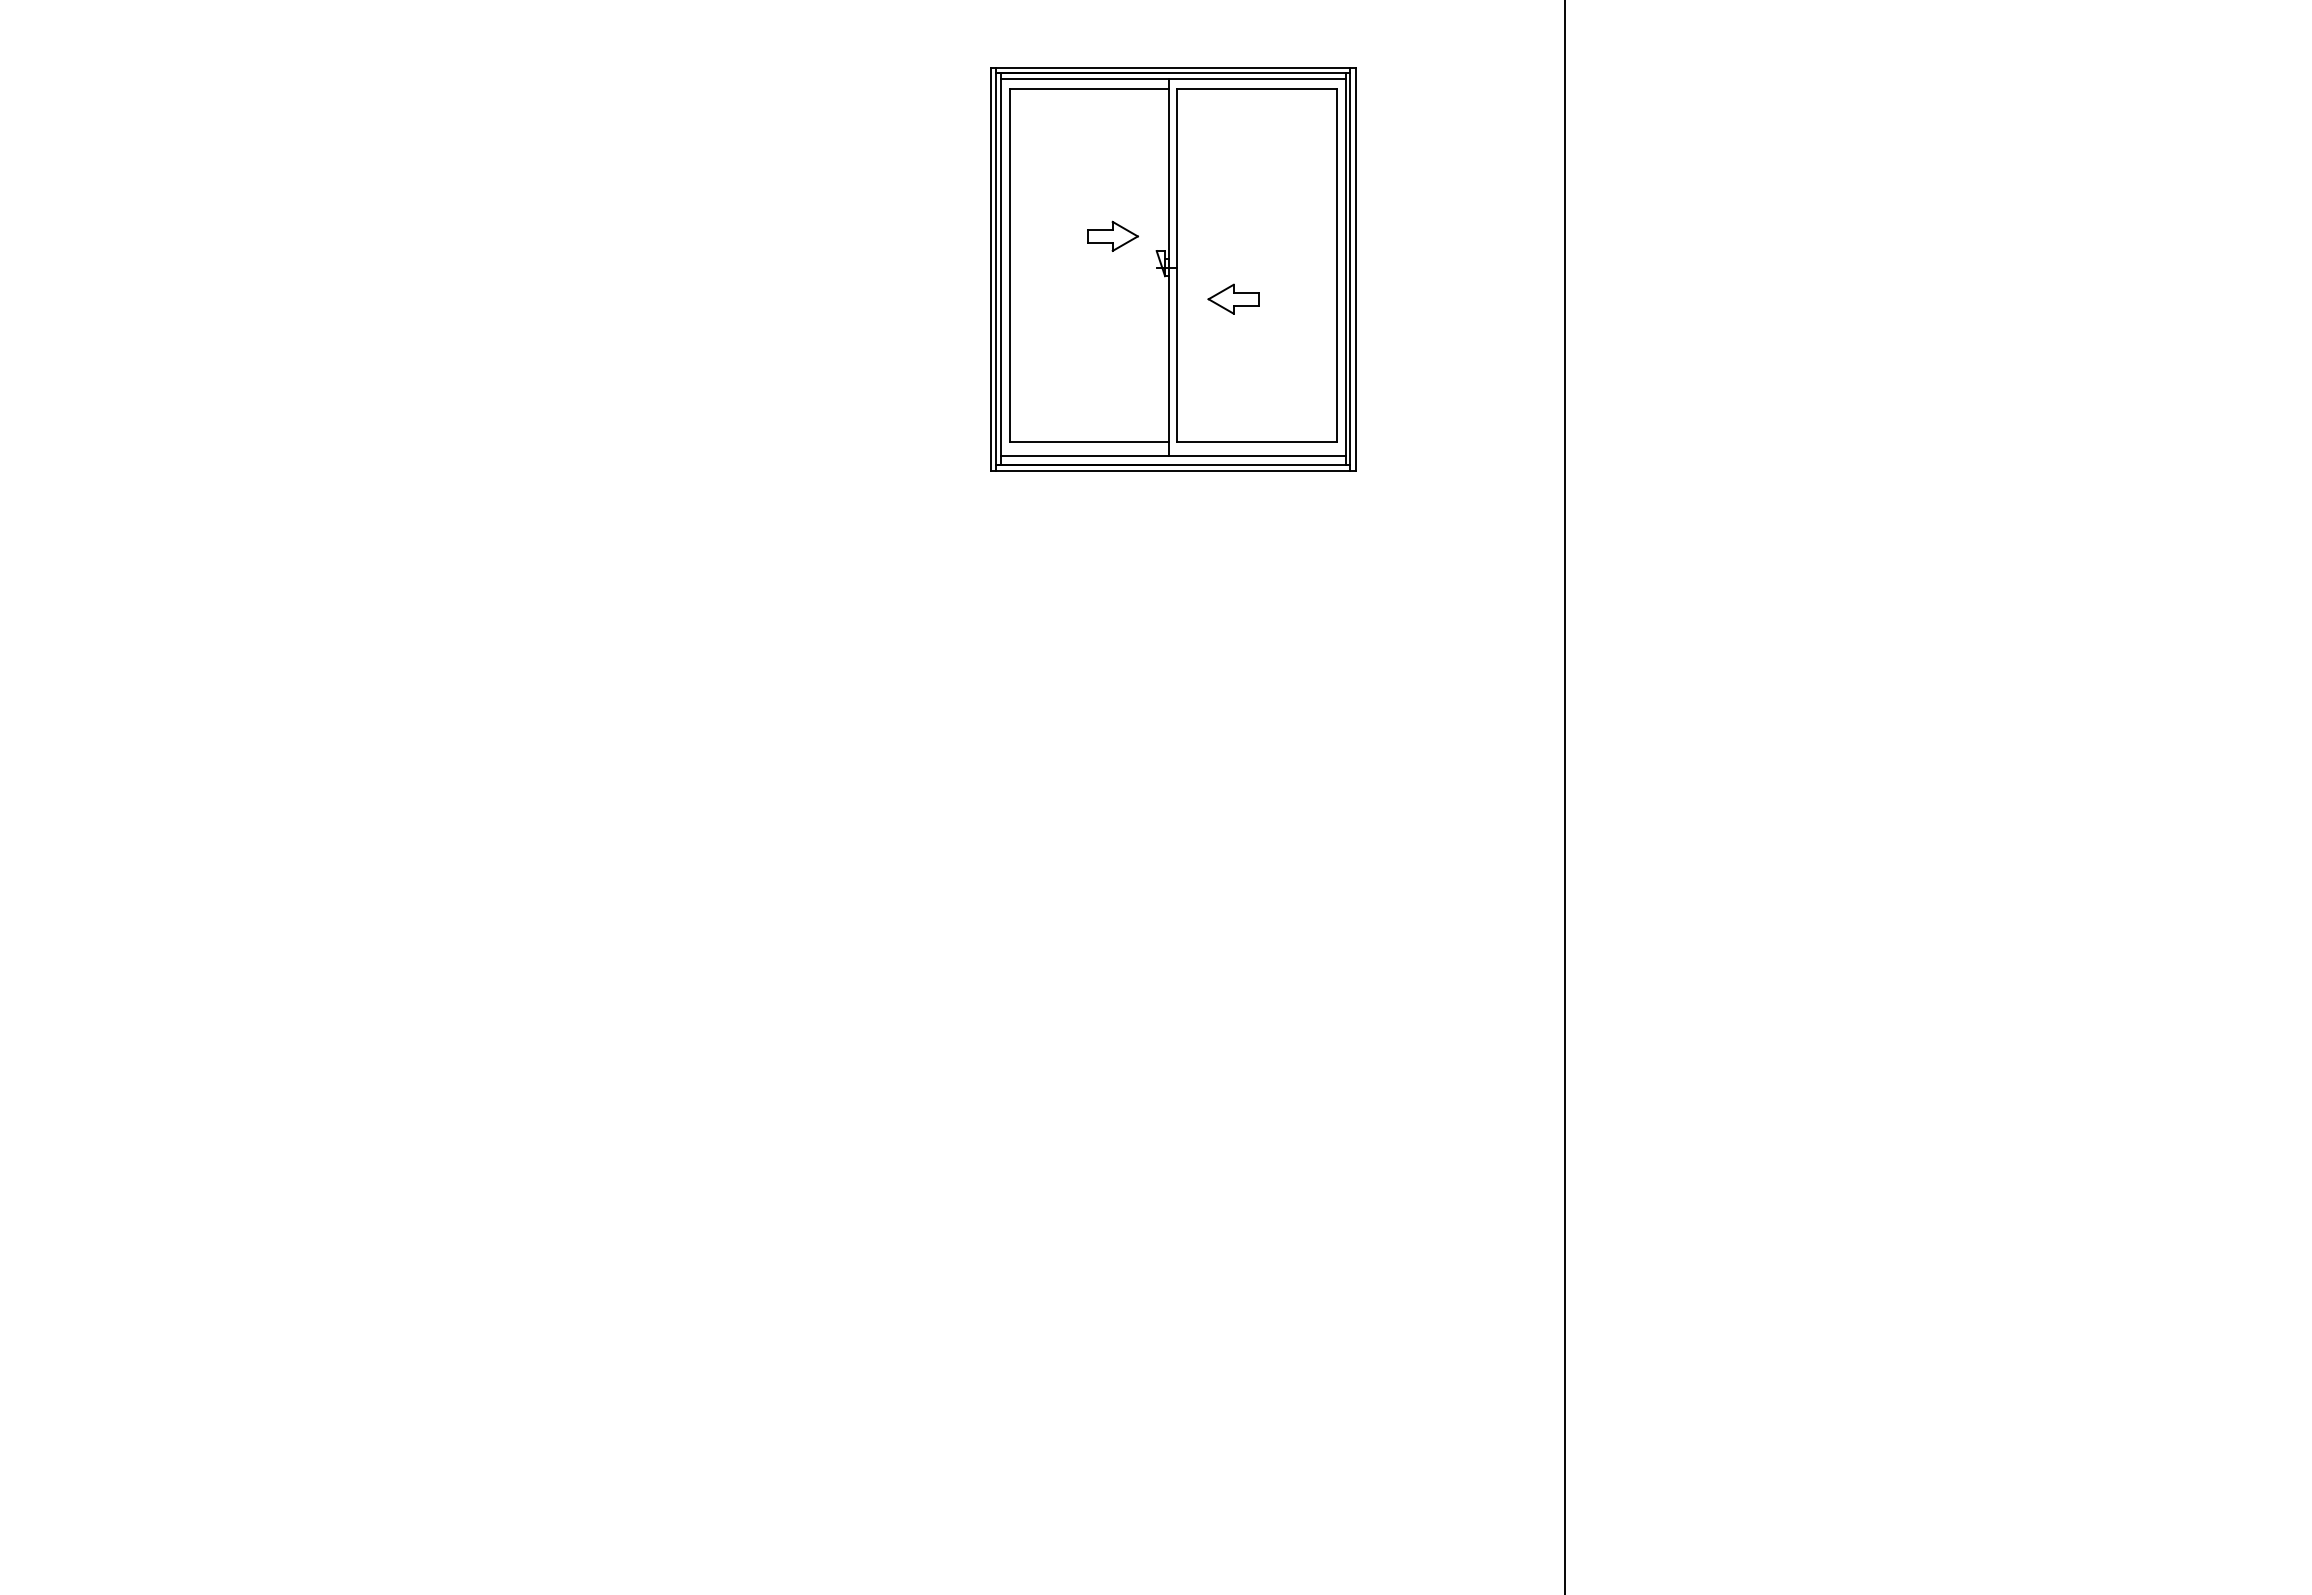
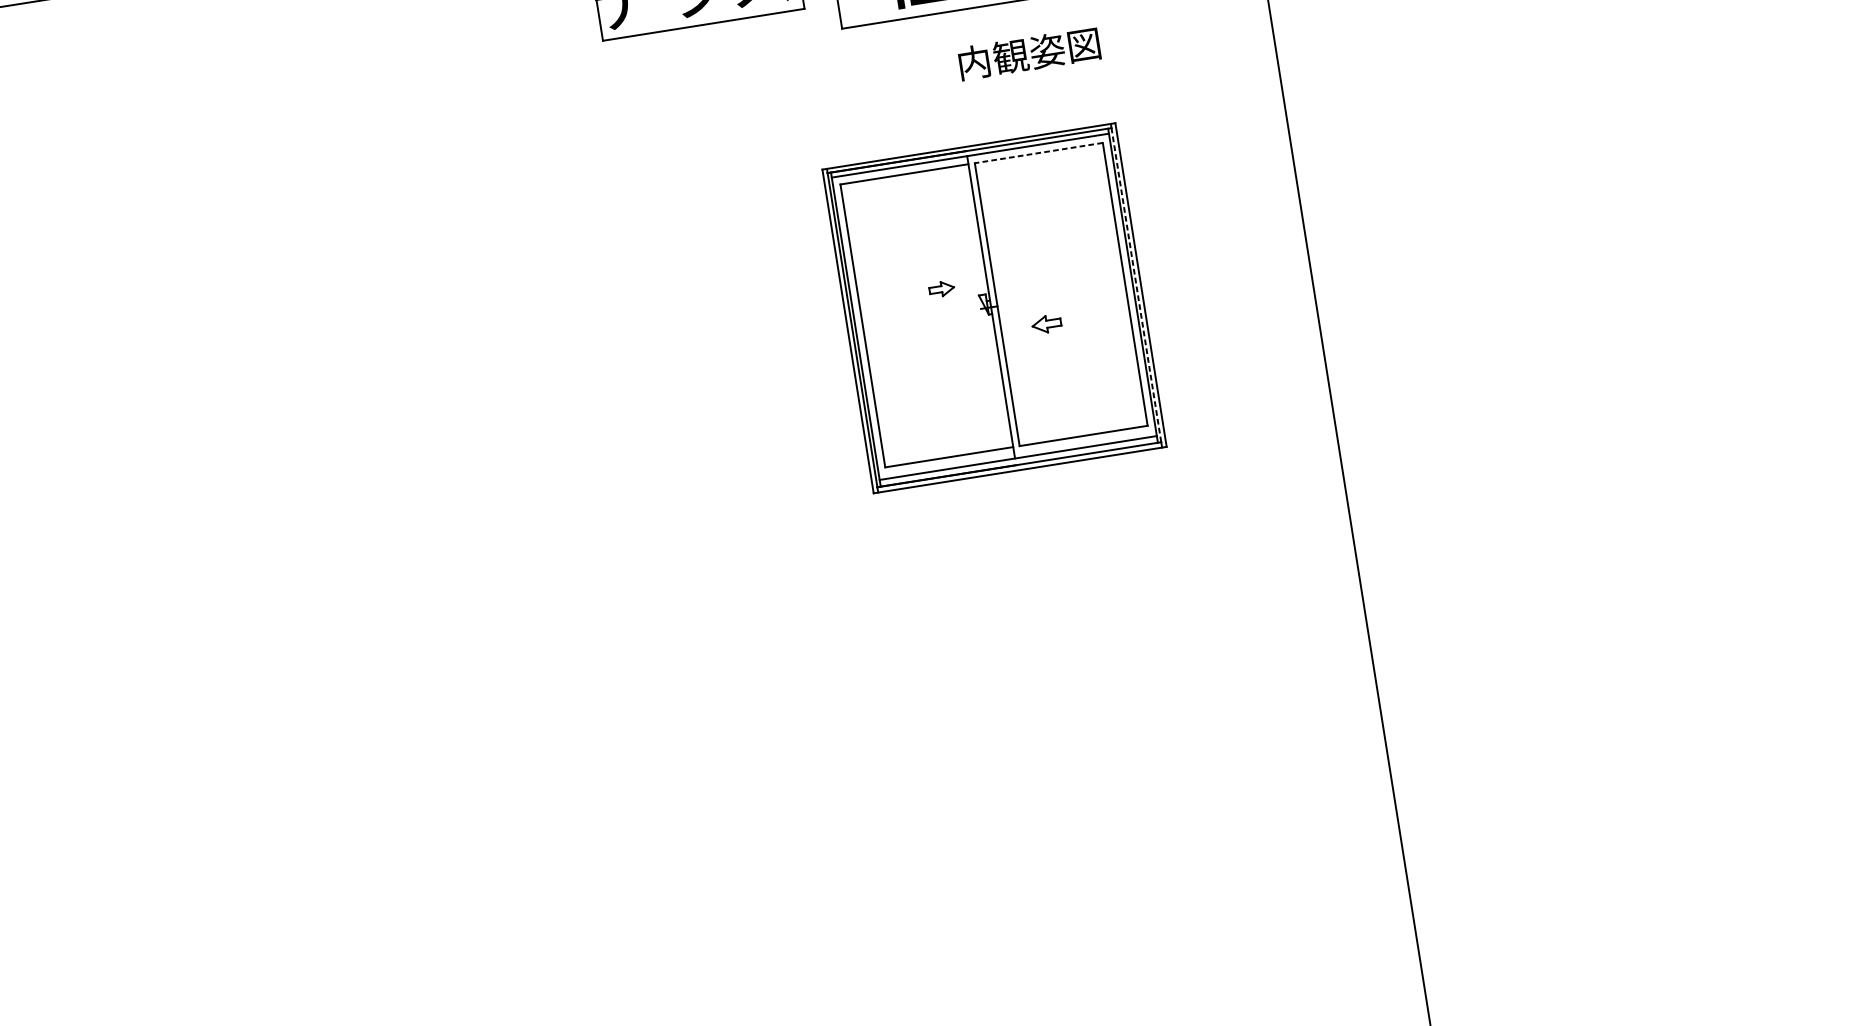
line: (1257, 89) -> (1039, 153), solid -> dashed
part: (1112, 235) -> (941, 288), size x0.6
line: (1350, 268) -> (1136, 284), solid -> dashed
part: (1233, 298) -> (1046, 323), size x0.7

